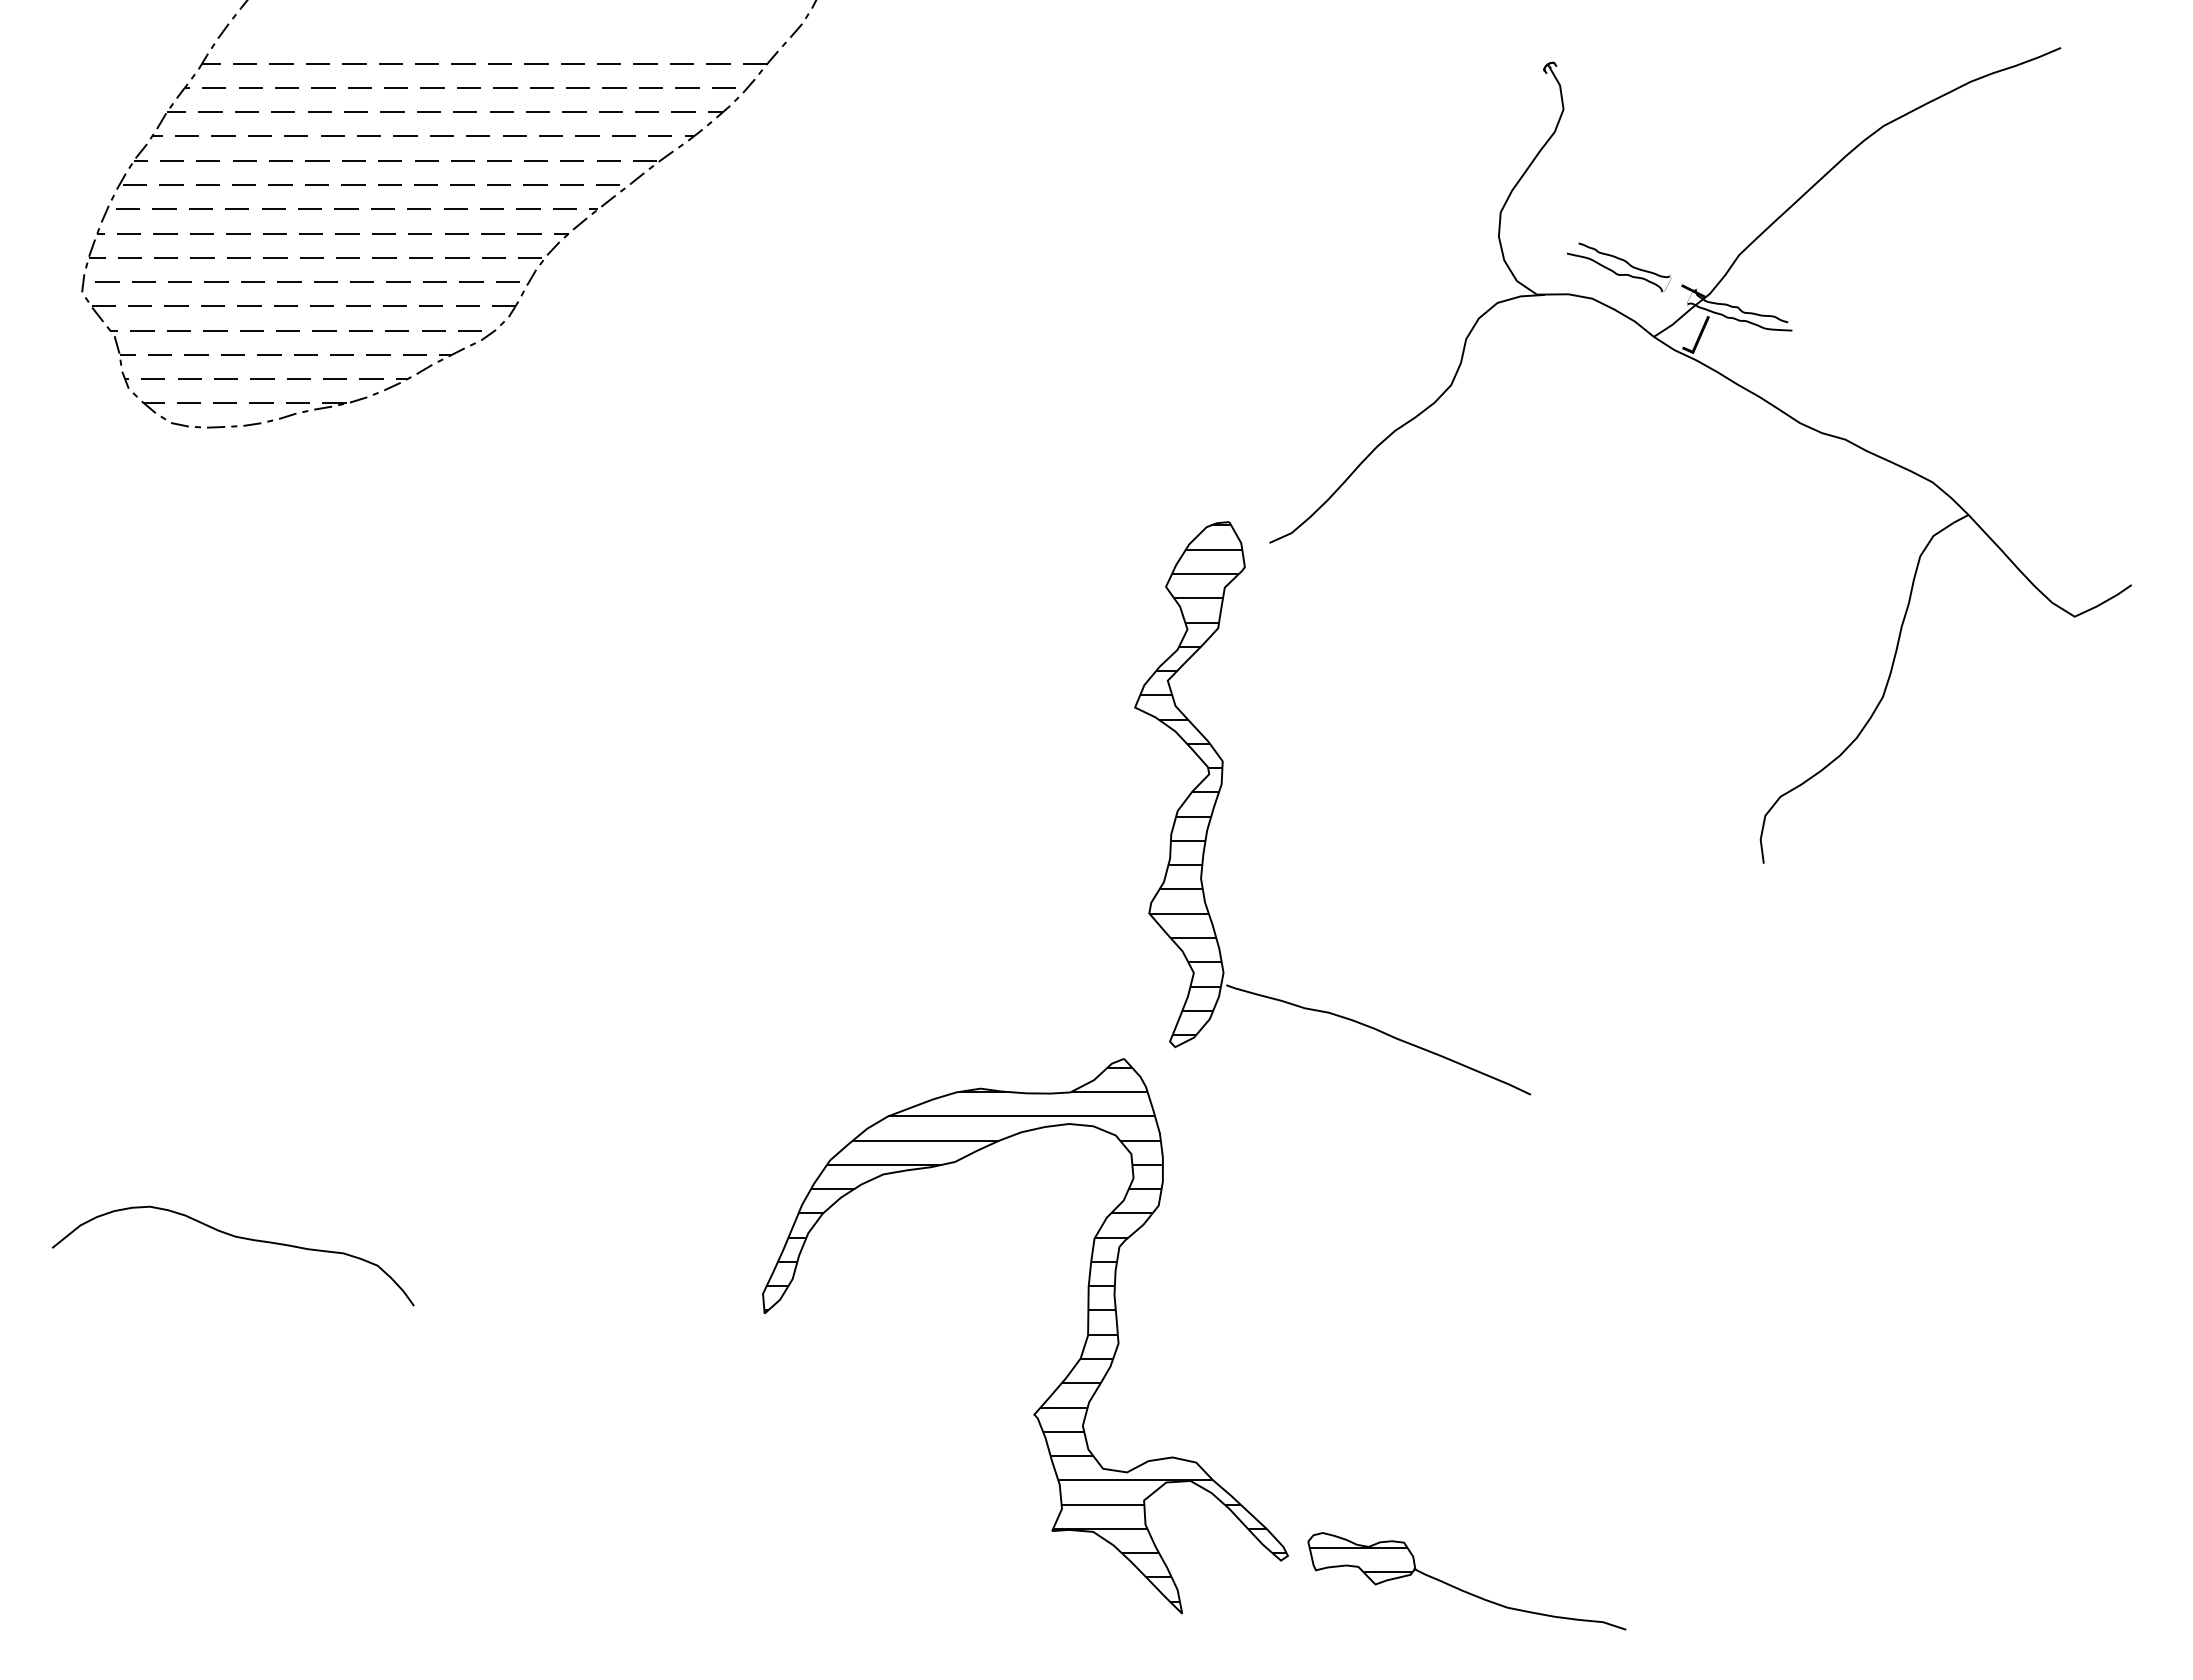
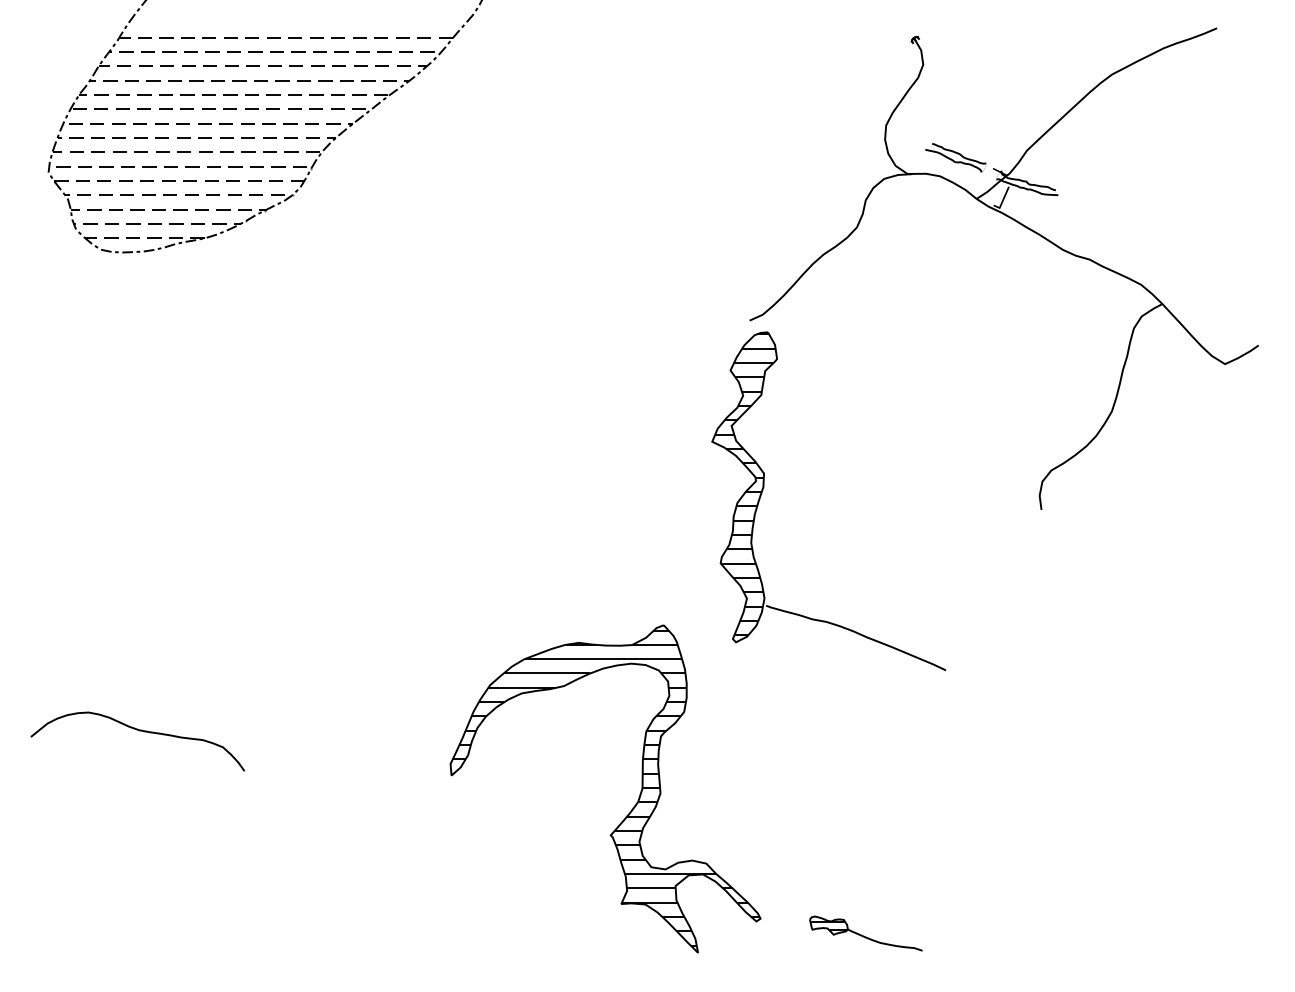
part: (1223, 784) -> (764, 487), moved
part: (1465, 1580) -> (865, 933), size x0.6

